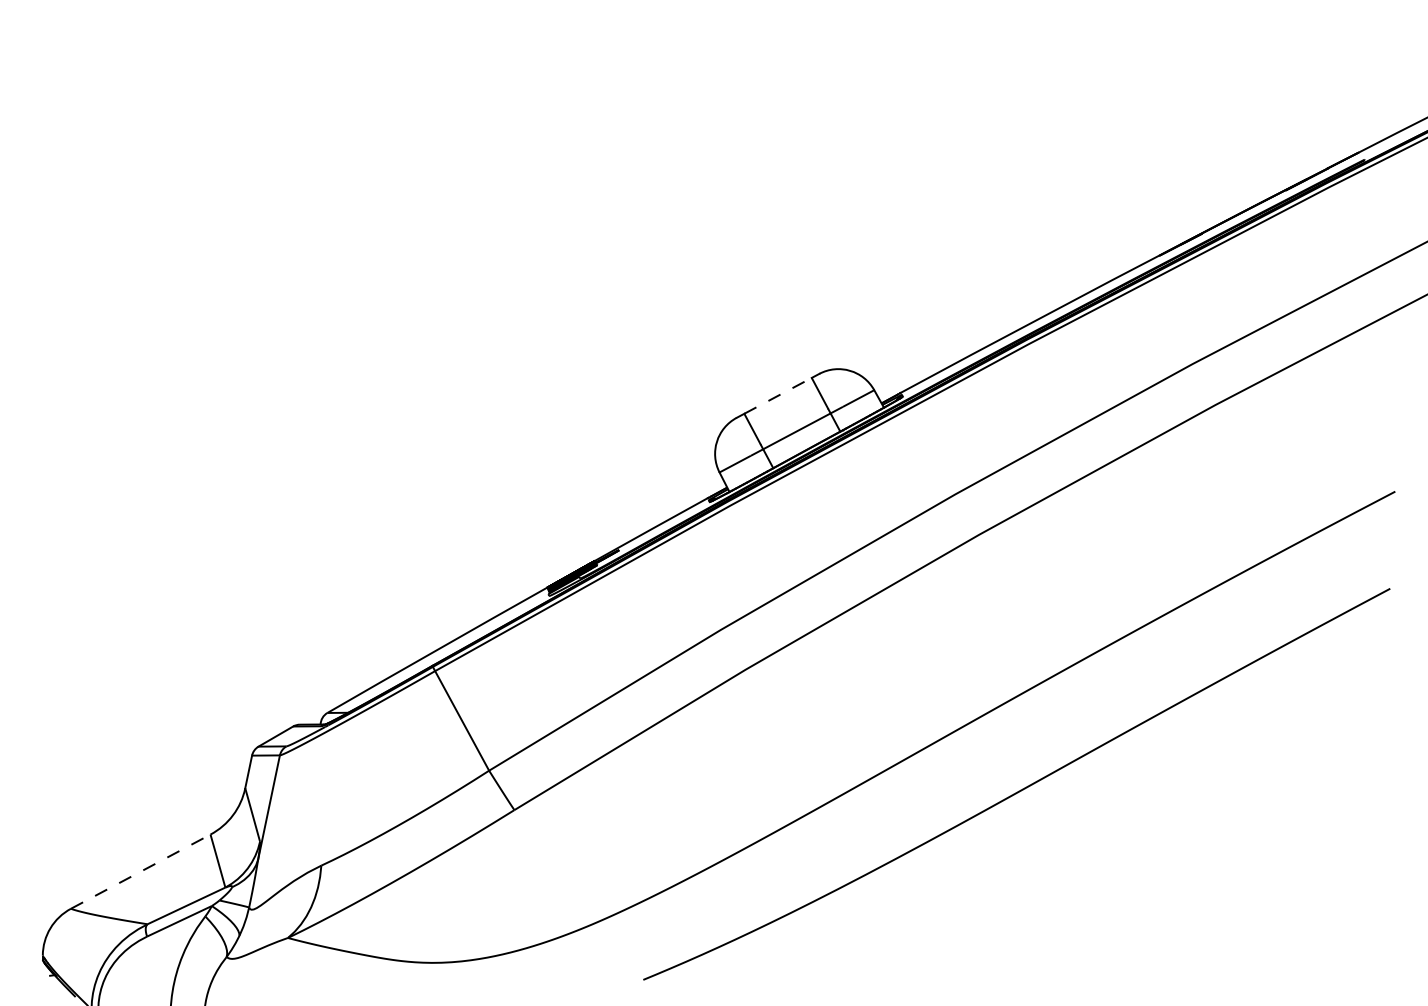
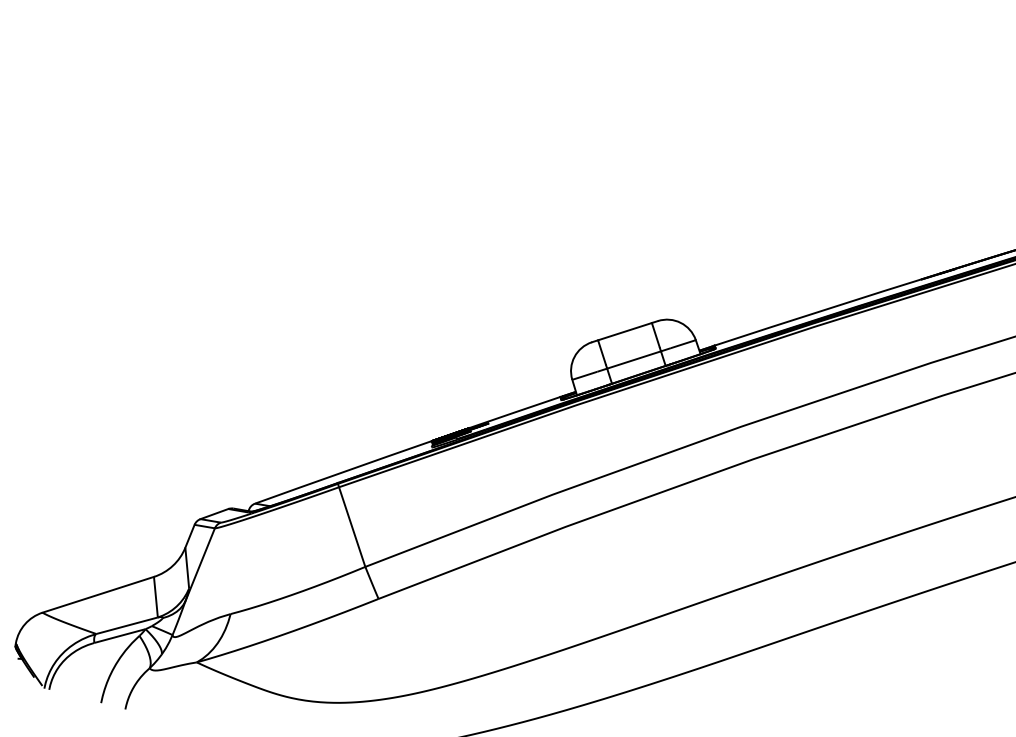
line: (778, 395) -> (625, 331), dashed -> solid
line: (140, 871) -> (98, 594), dashed -> solid

